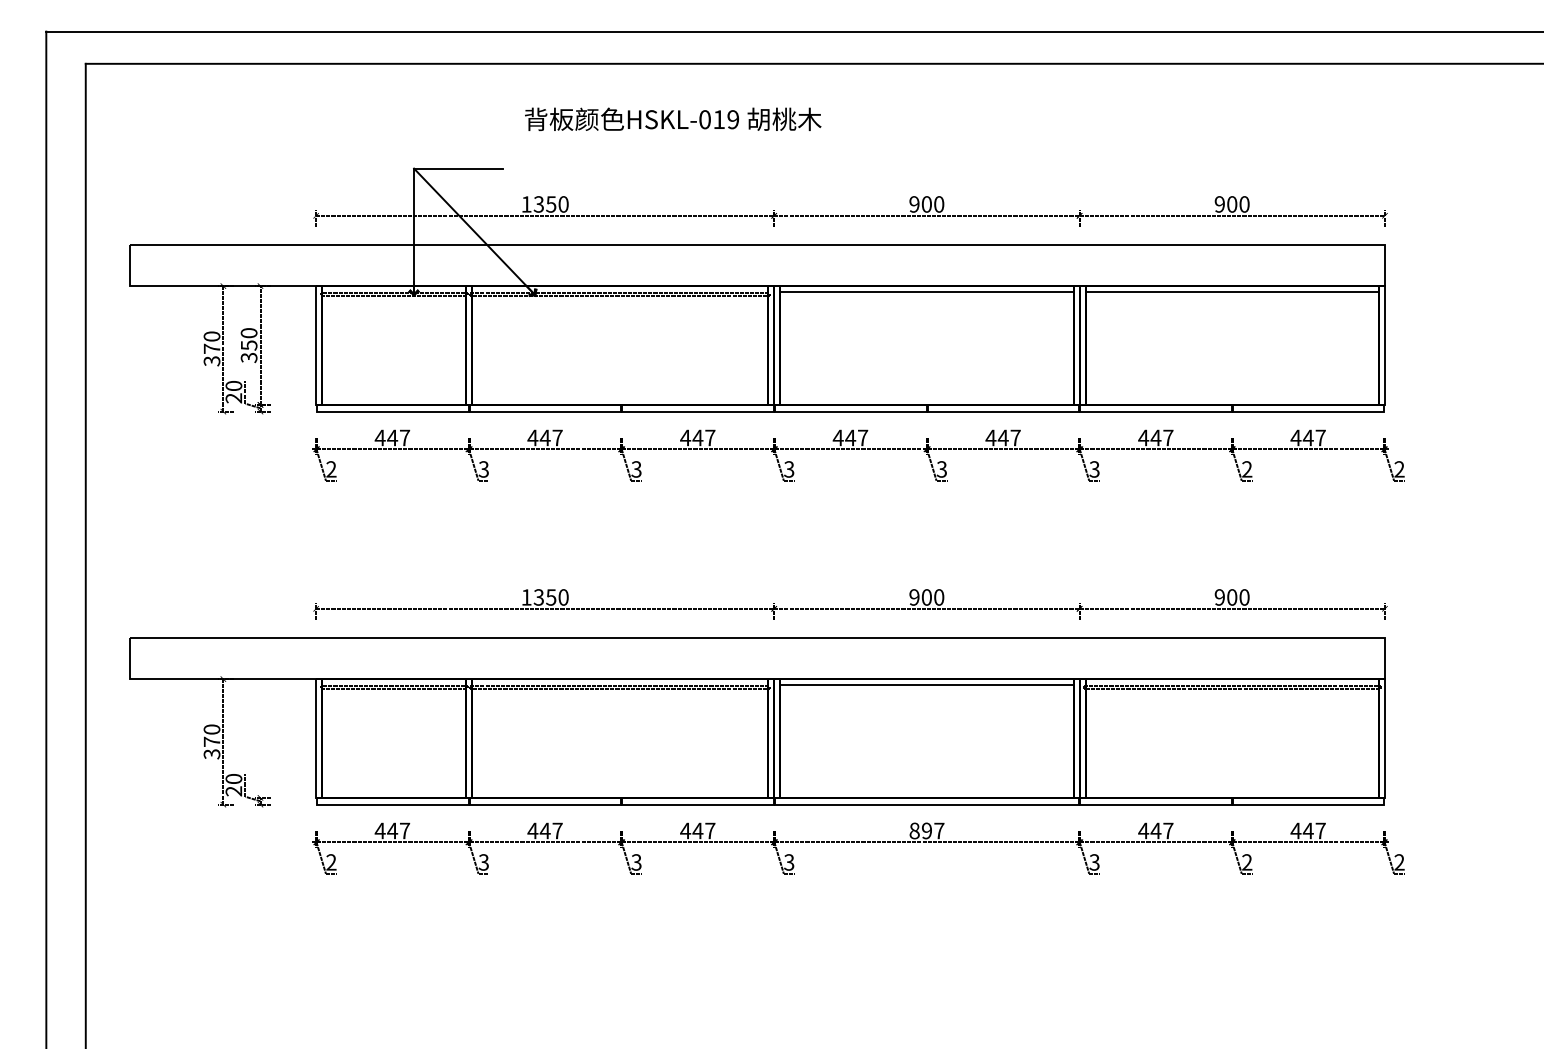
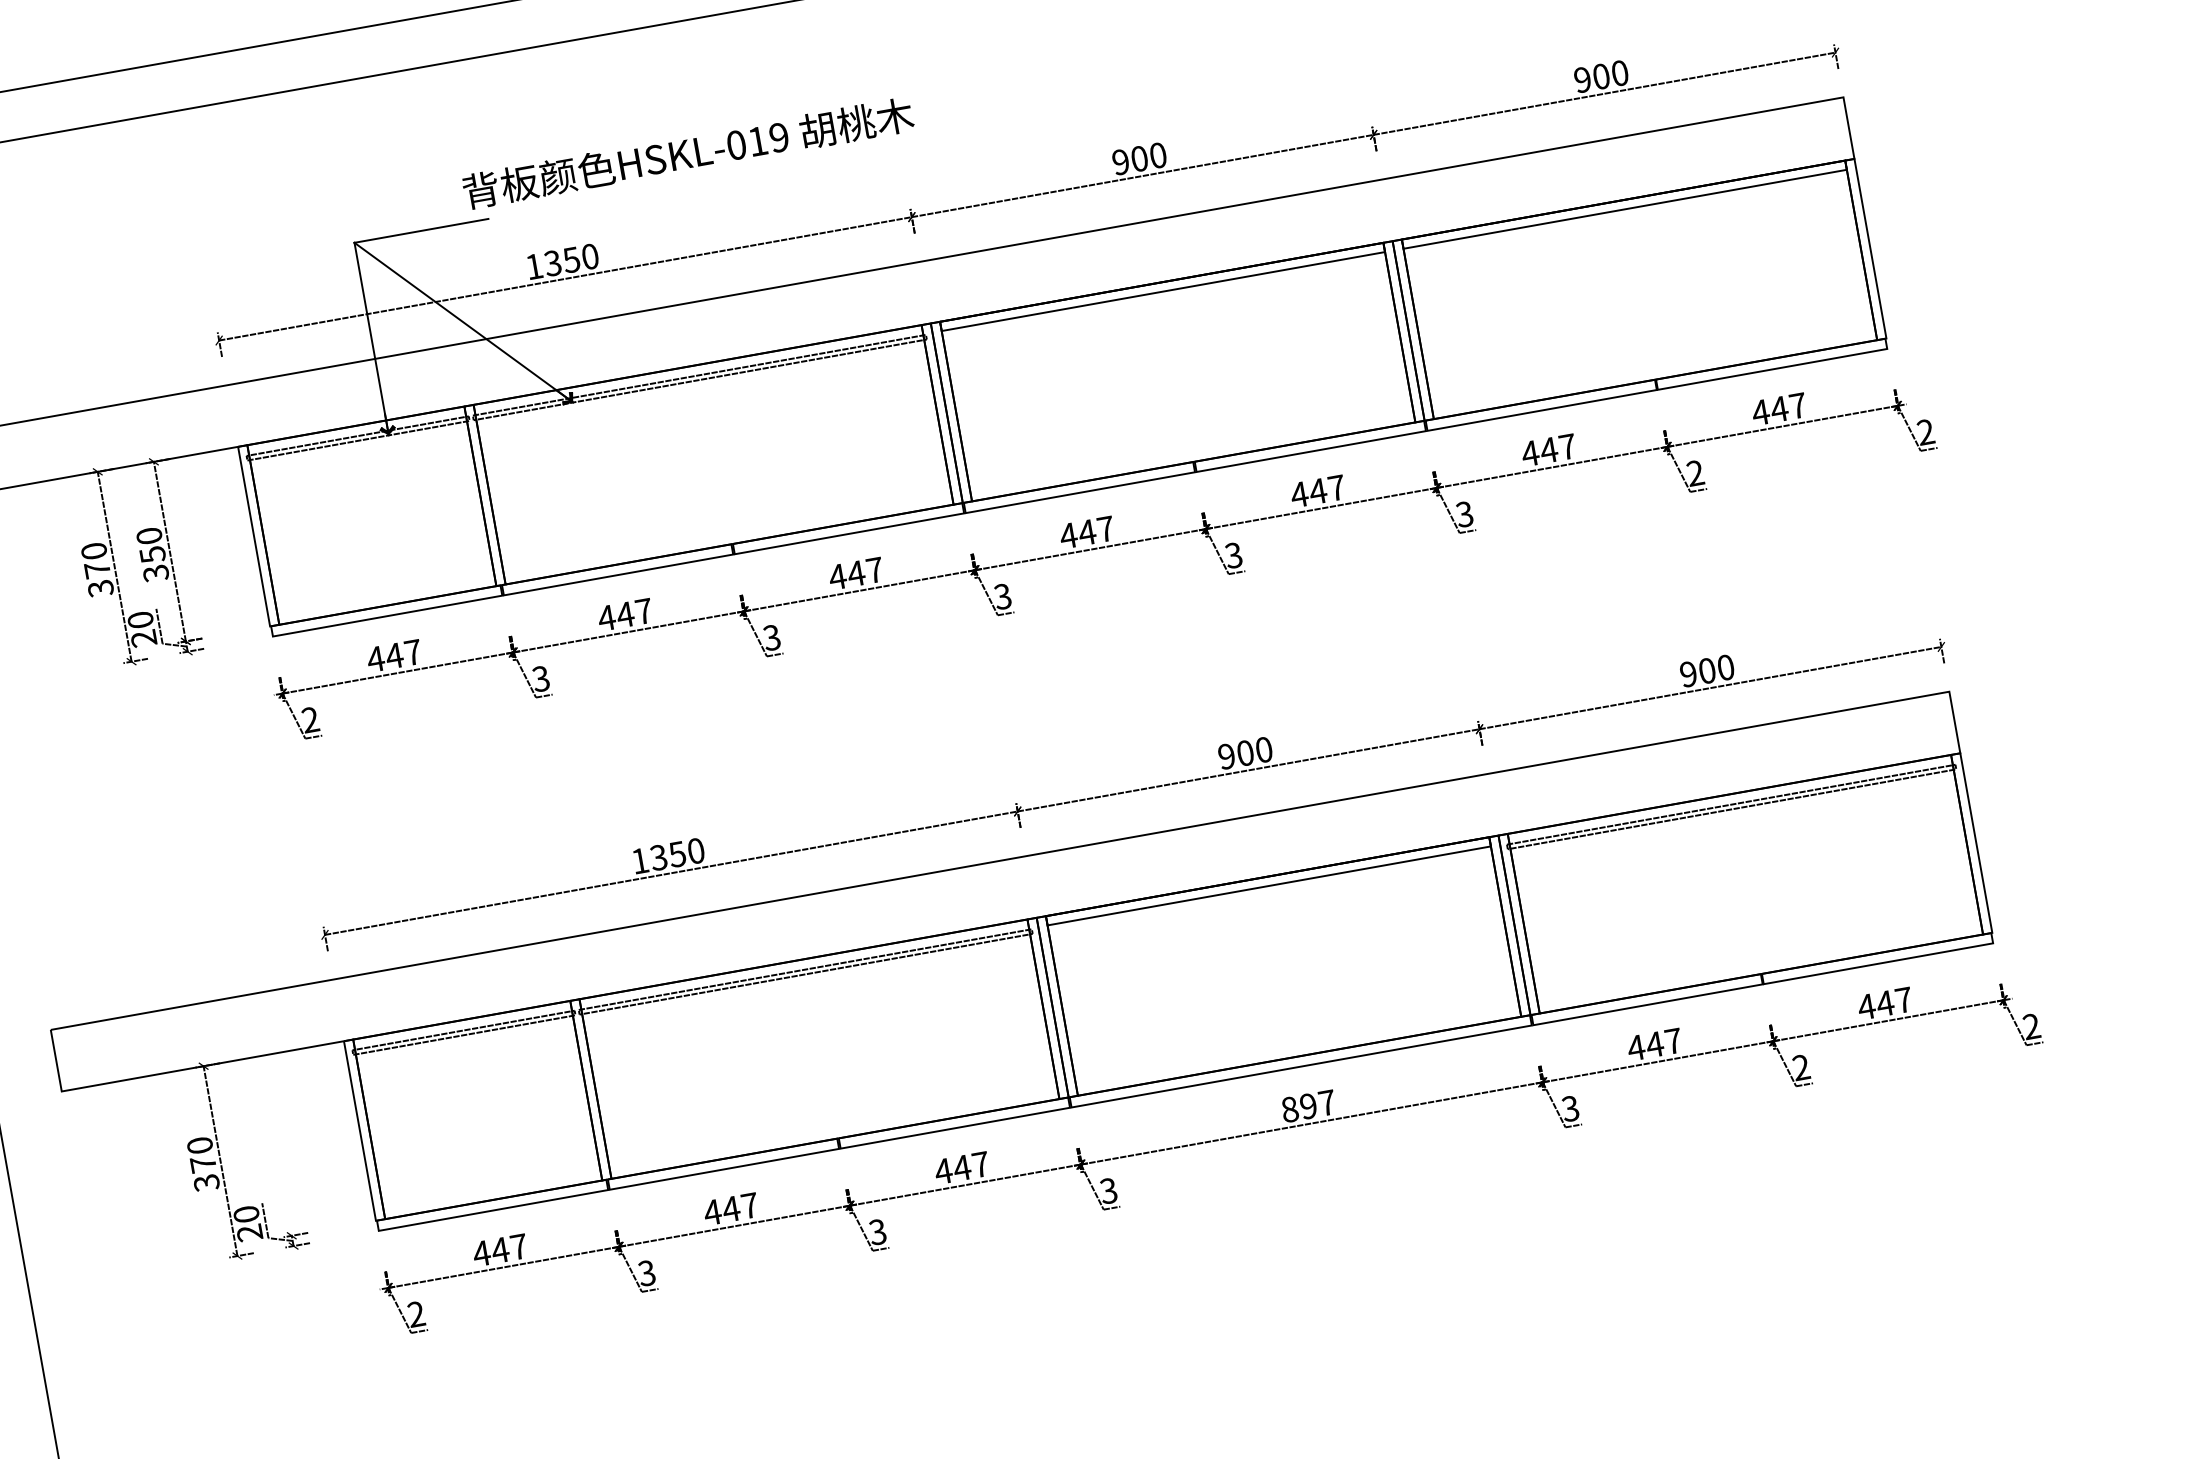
text: (673, 118) -> (688, 151), moved

